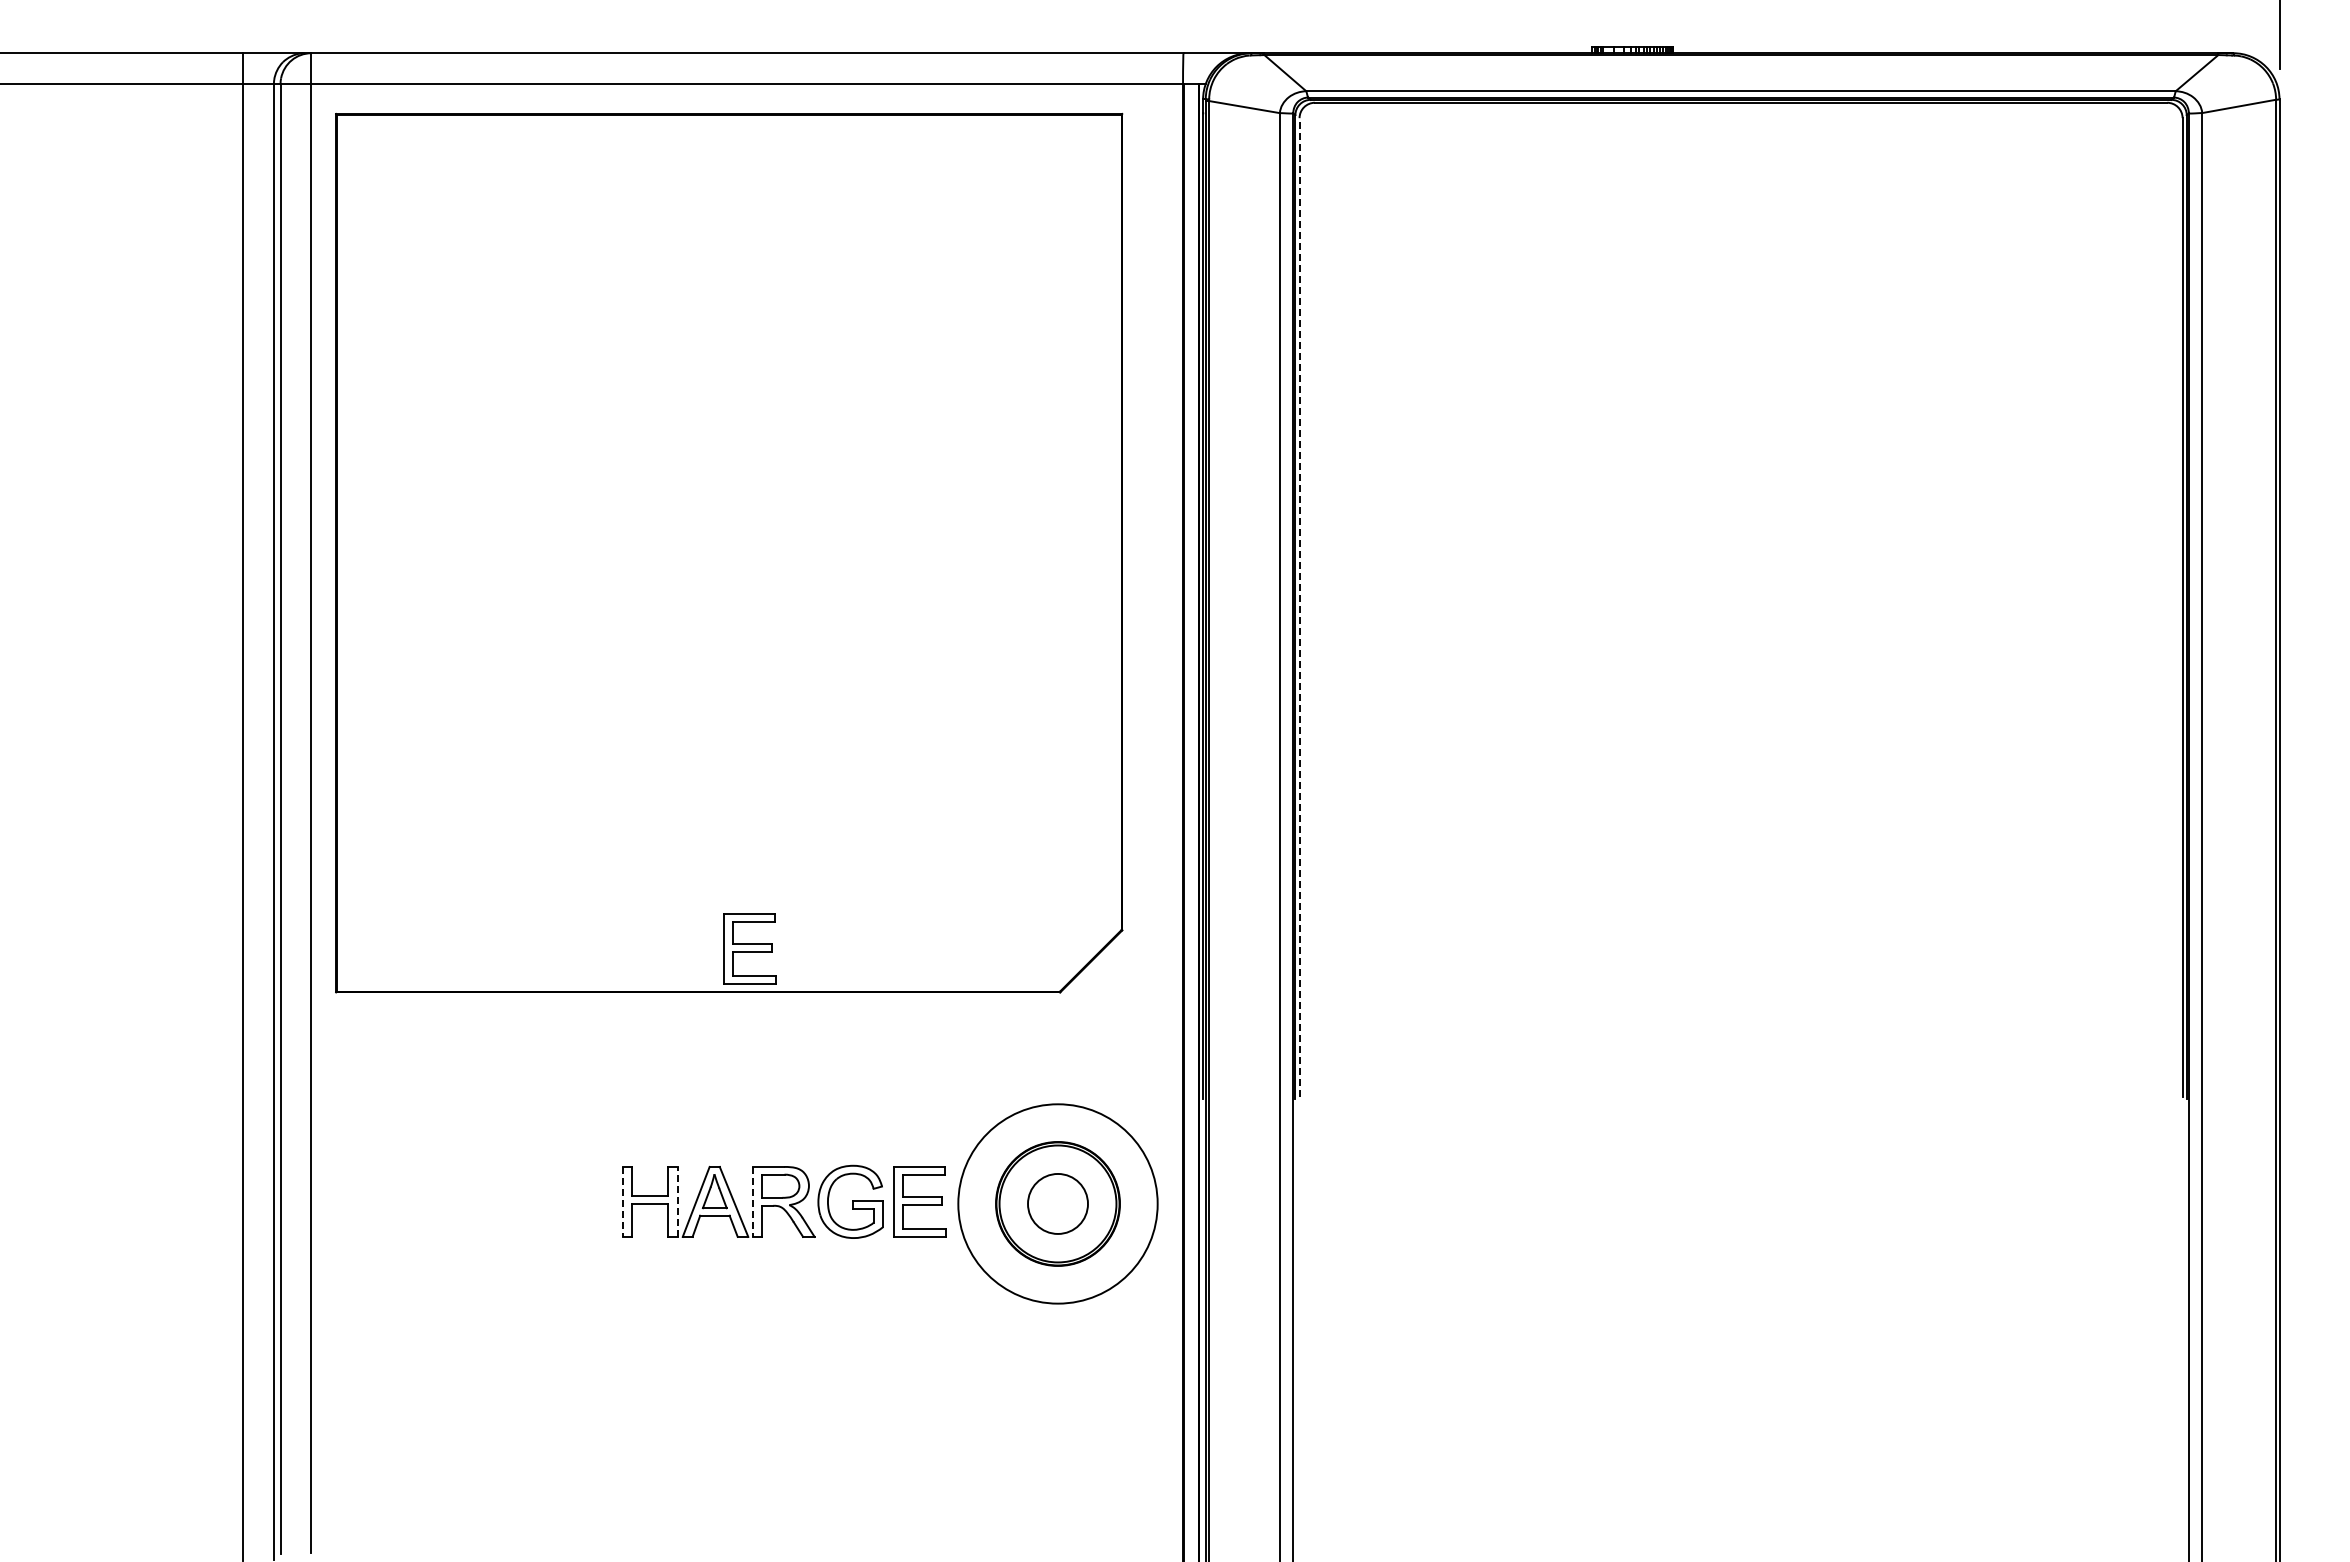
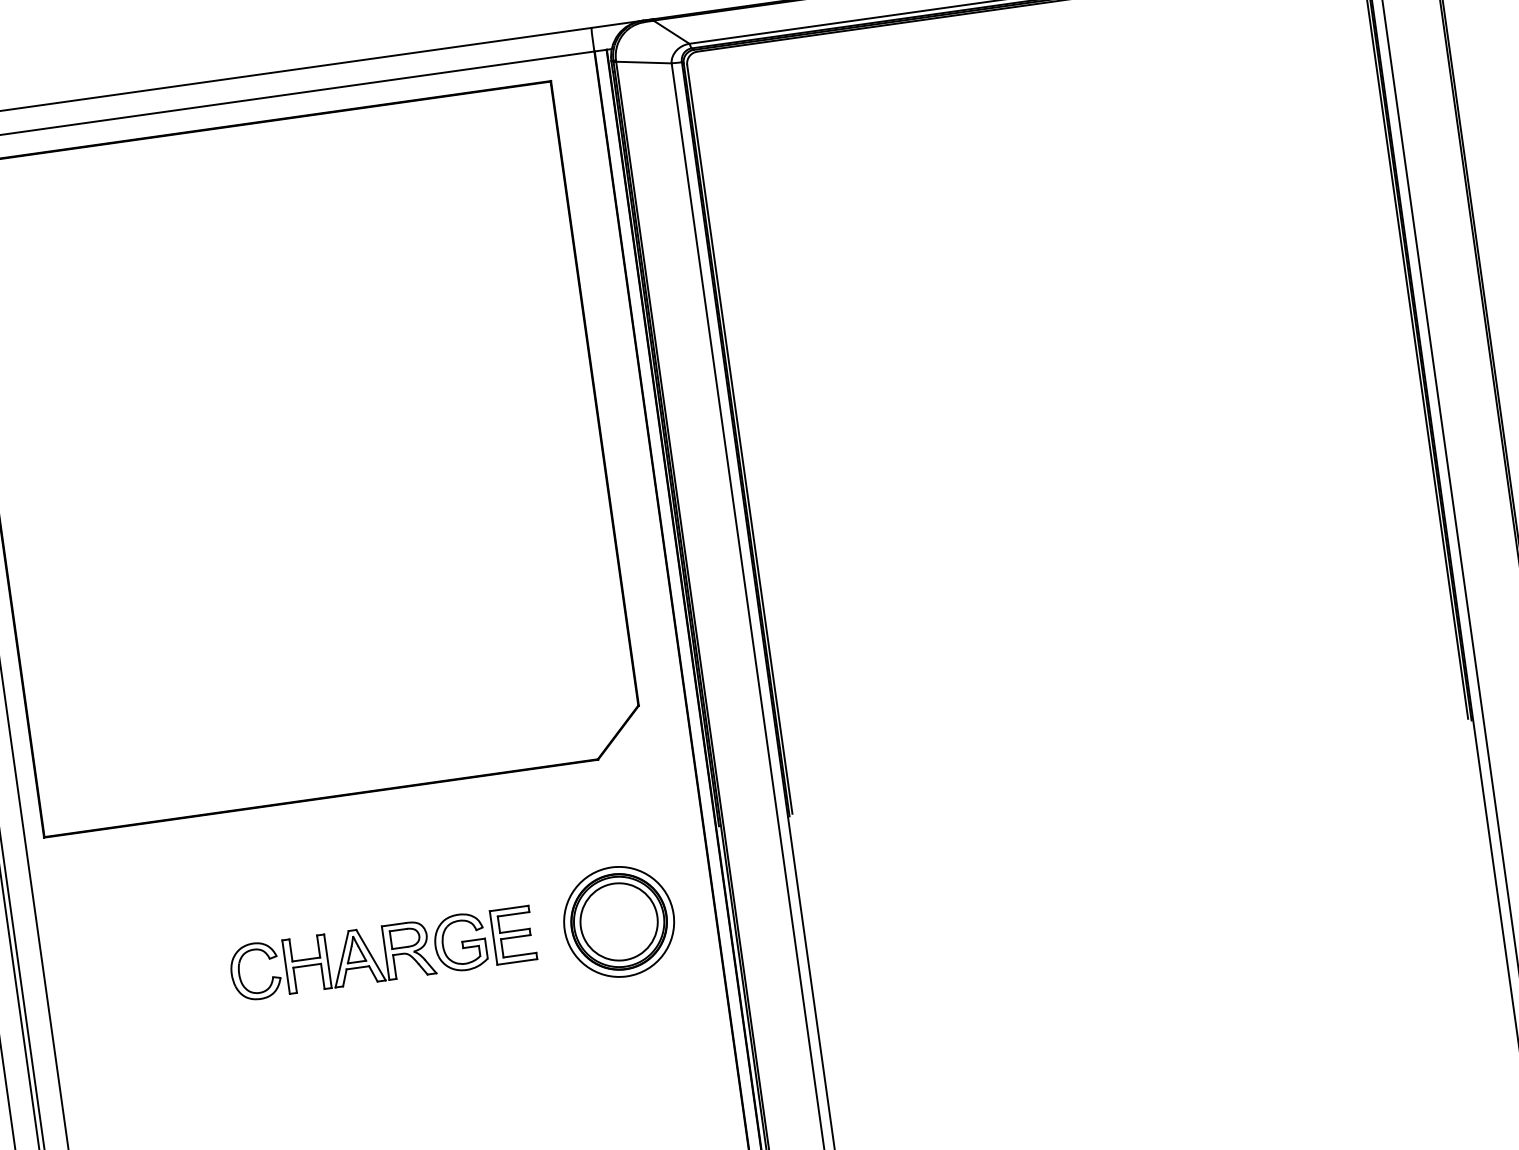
line: (1299, 606) -> (739, 438), dashed -> solid
part: (749, 948) -> (355, 759), removed
part: (563, 1195) -> (239, 968), added
line: (623, 1201) -> (286, 966), dashed -> solid
line: (677, 1201) -> (327, 960), dashed -> solid
line: (753, 1201) -> (385, 952), dashed -> solid
circle: (1057, 1203) -> (618, 921), size x0.71
circle: (1058, 1203) -> (619, 921), size x1.67

